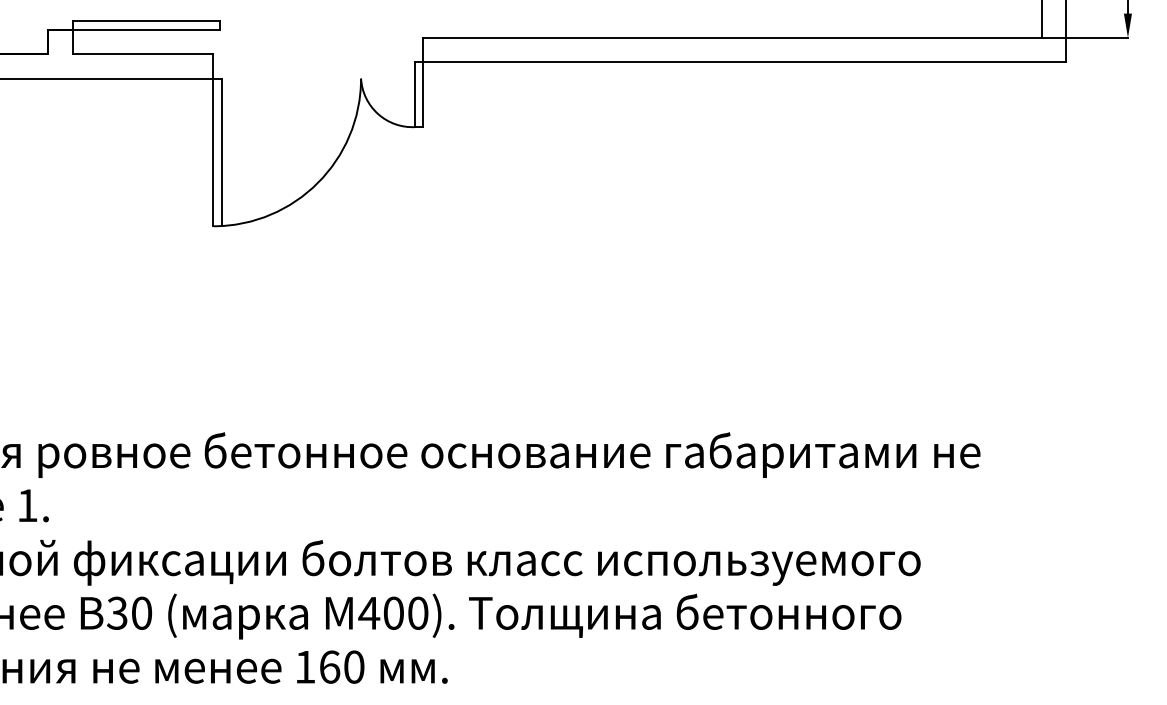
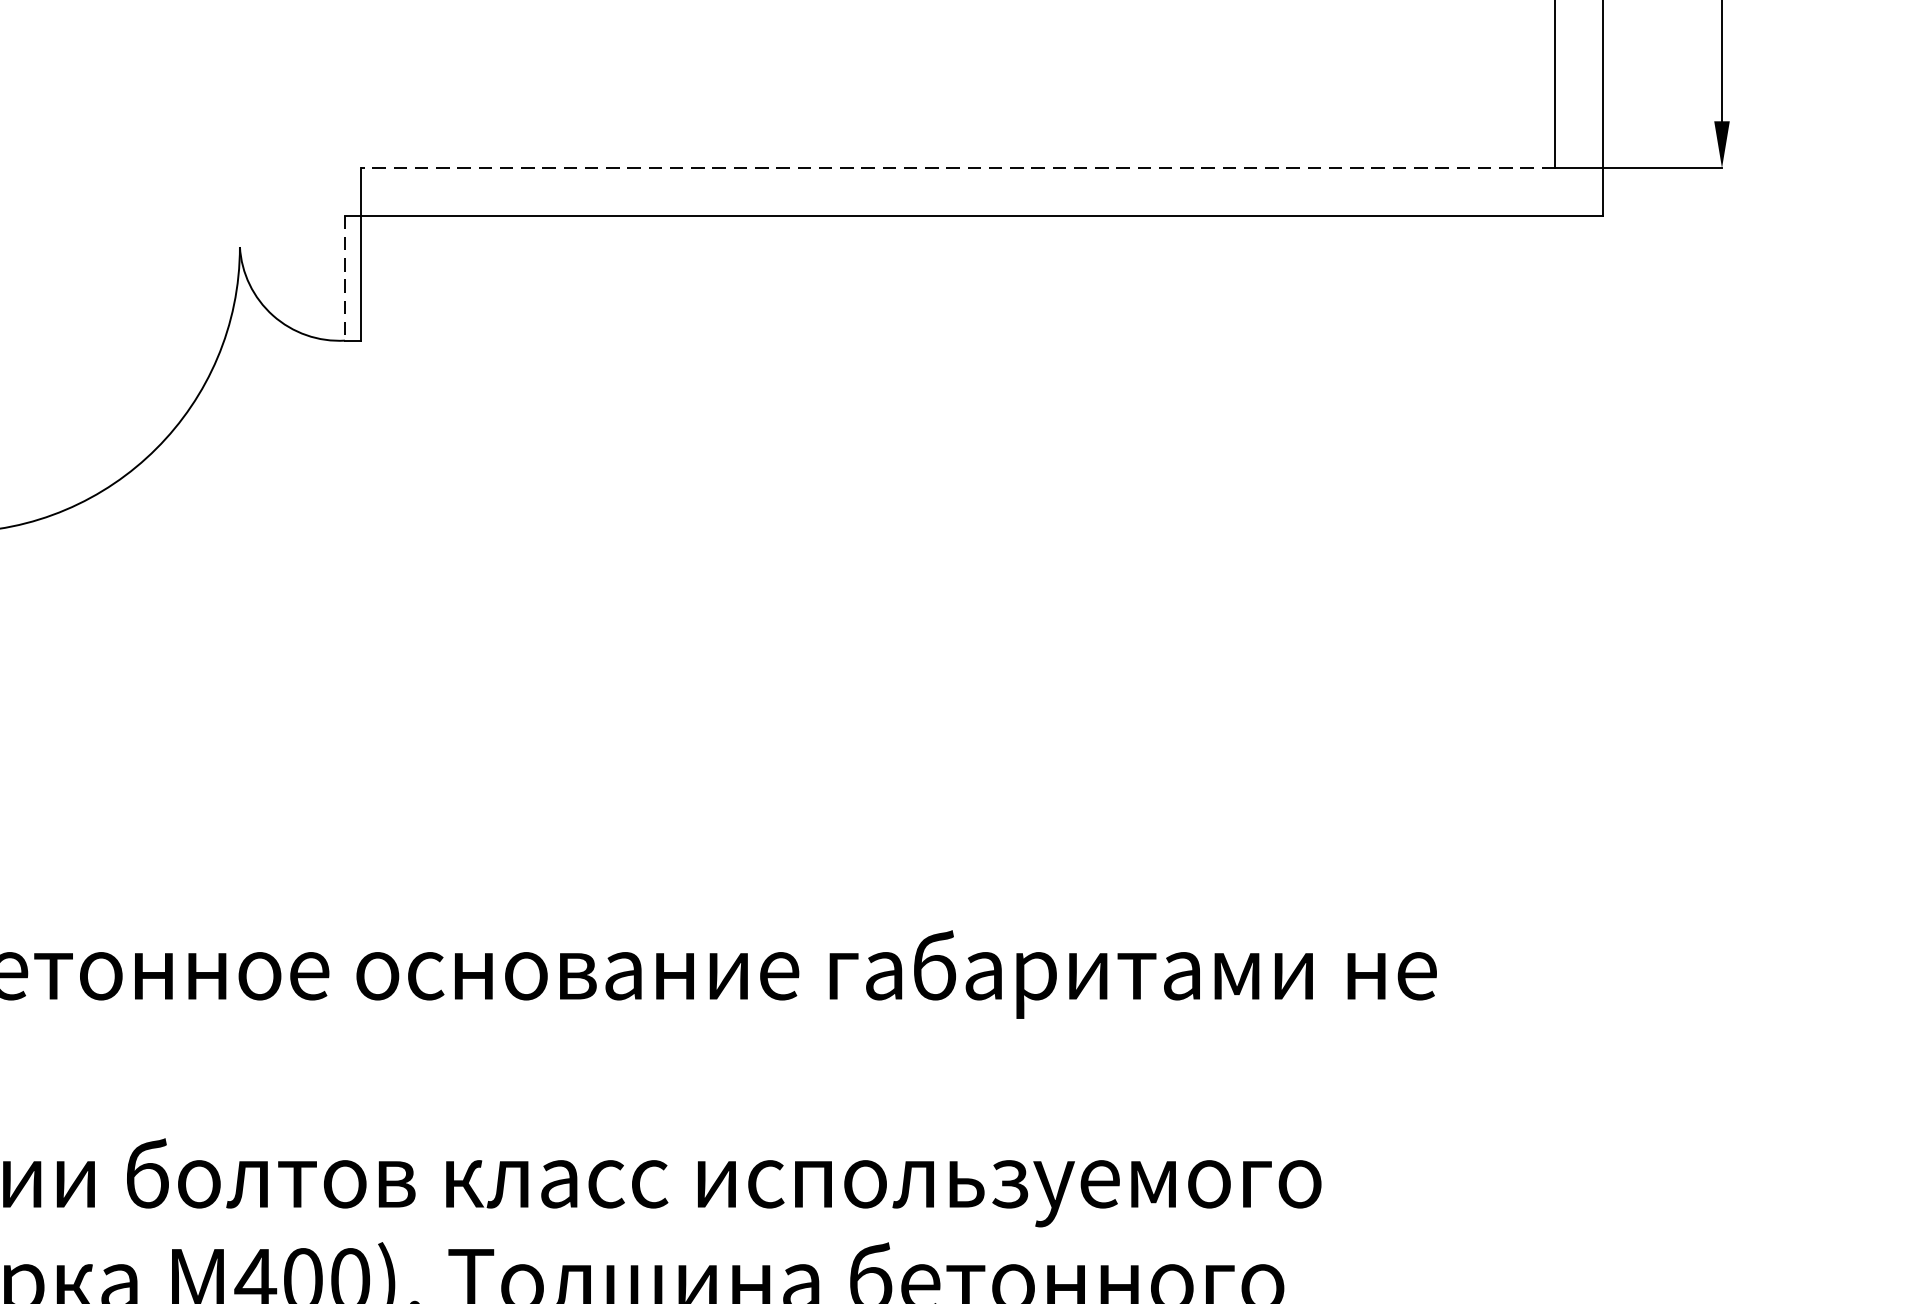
line: (732, 37) -> (957, 167), solid -> dashed
line: (415, 95) -> (345, 279), solid -> dashed

